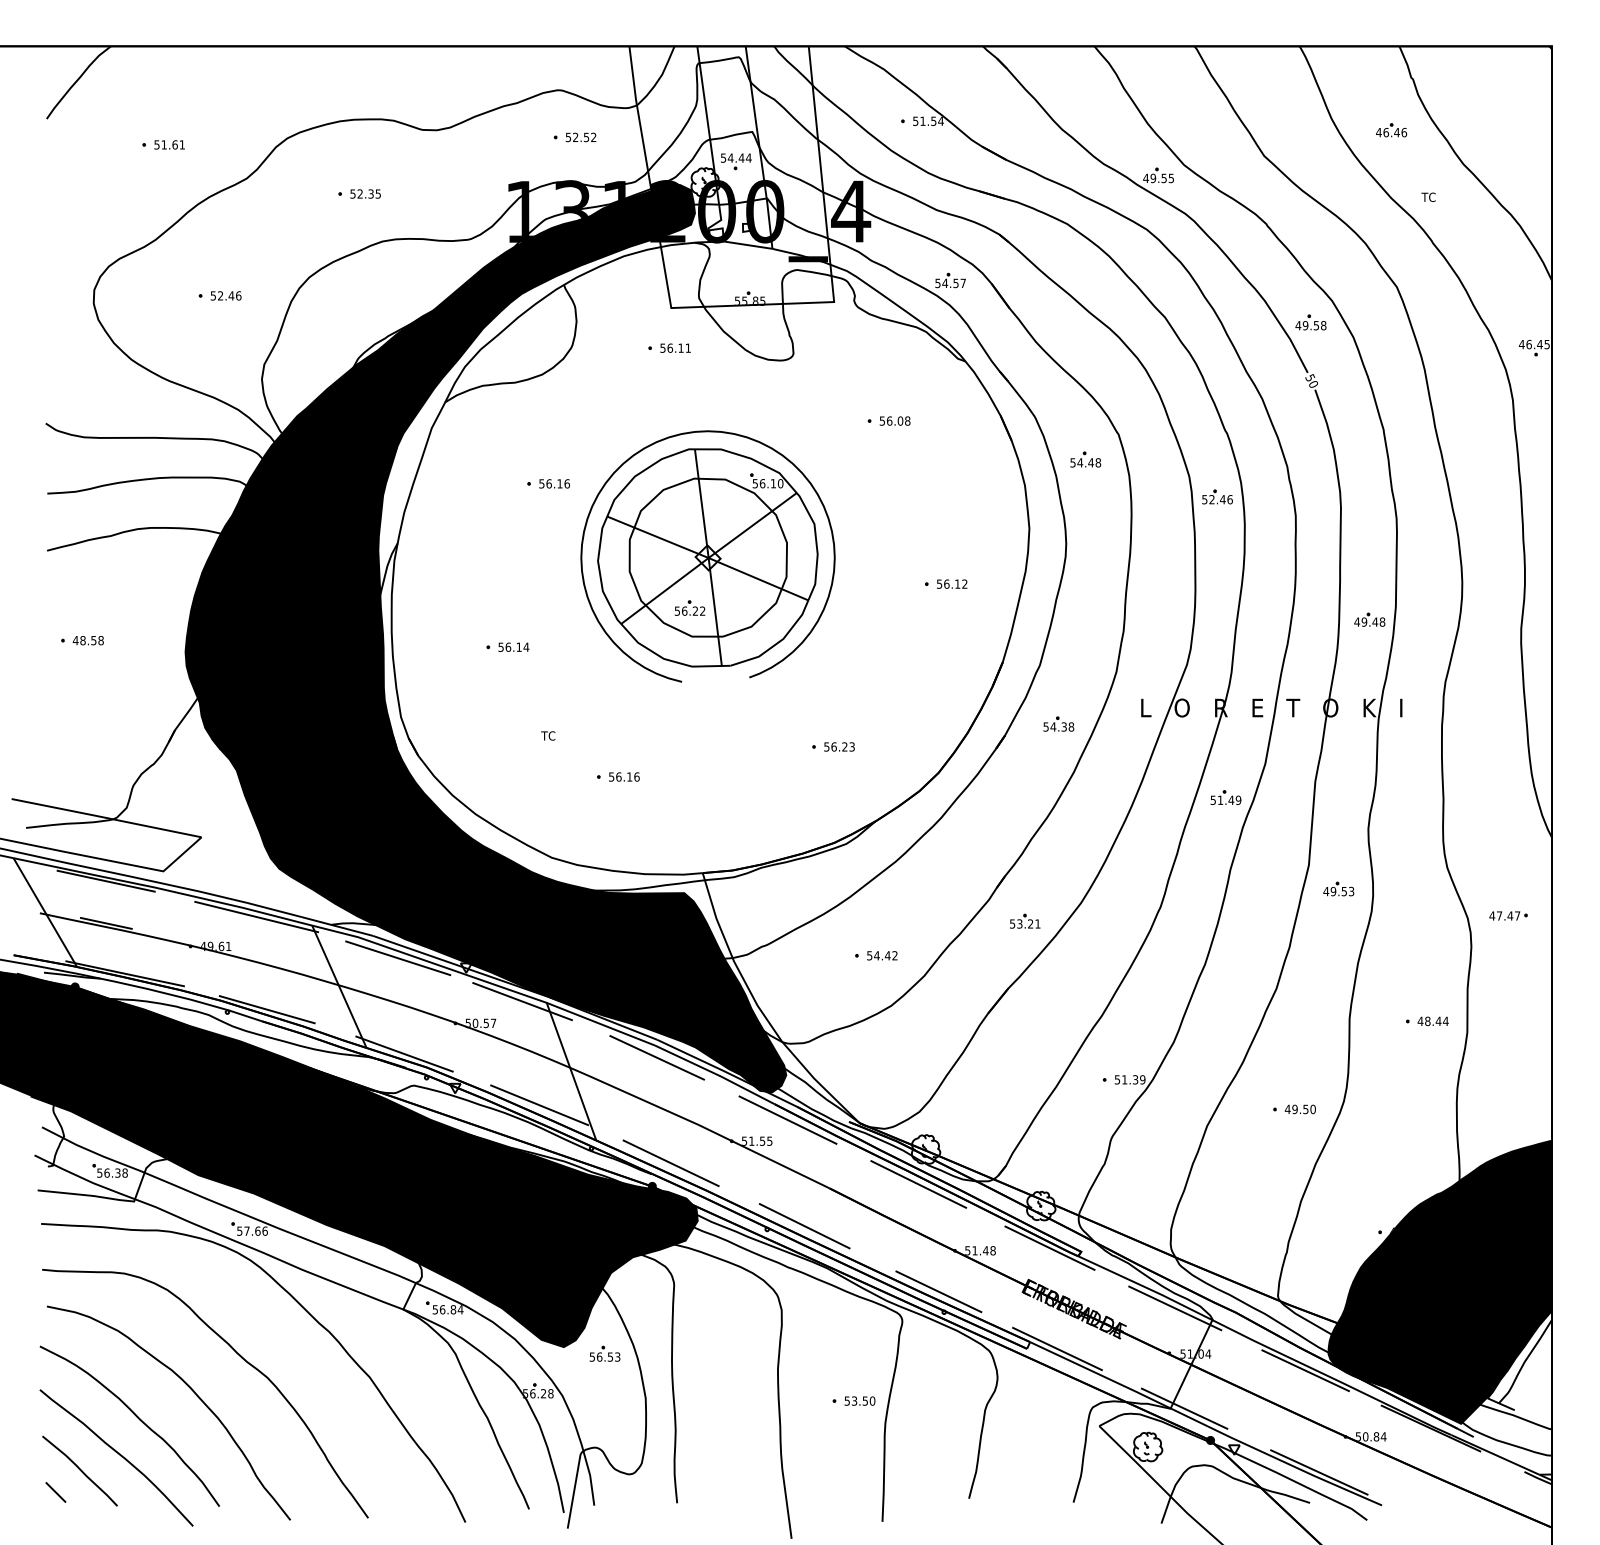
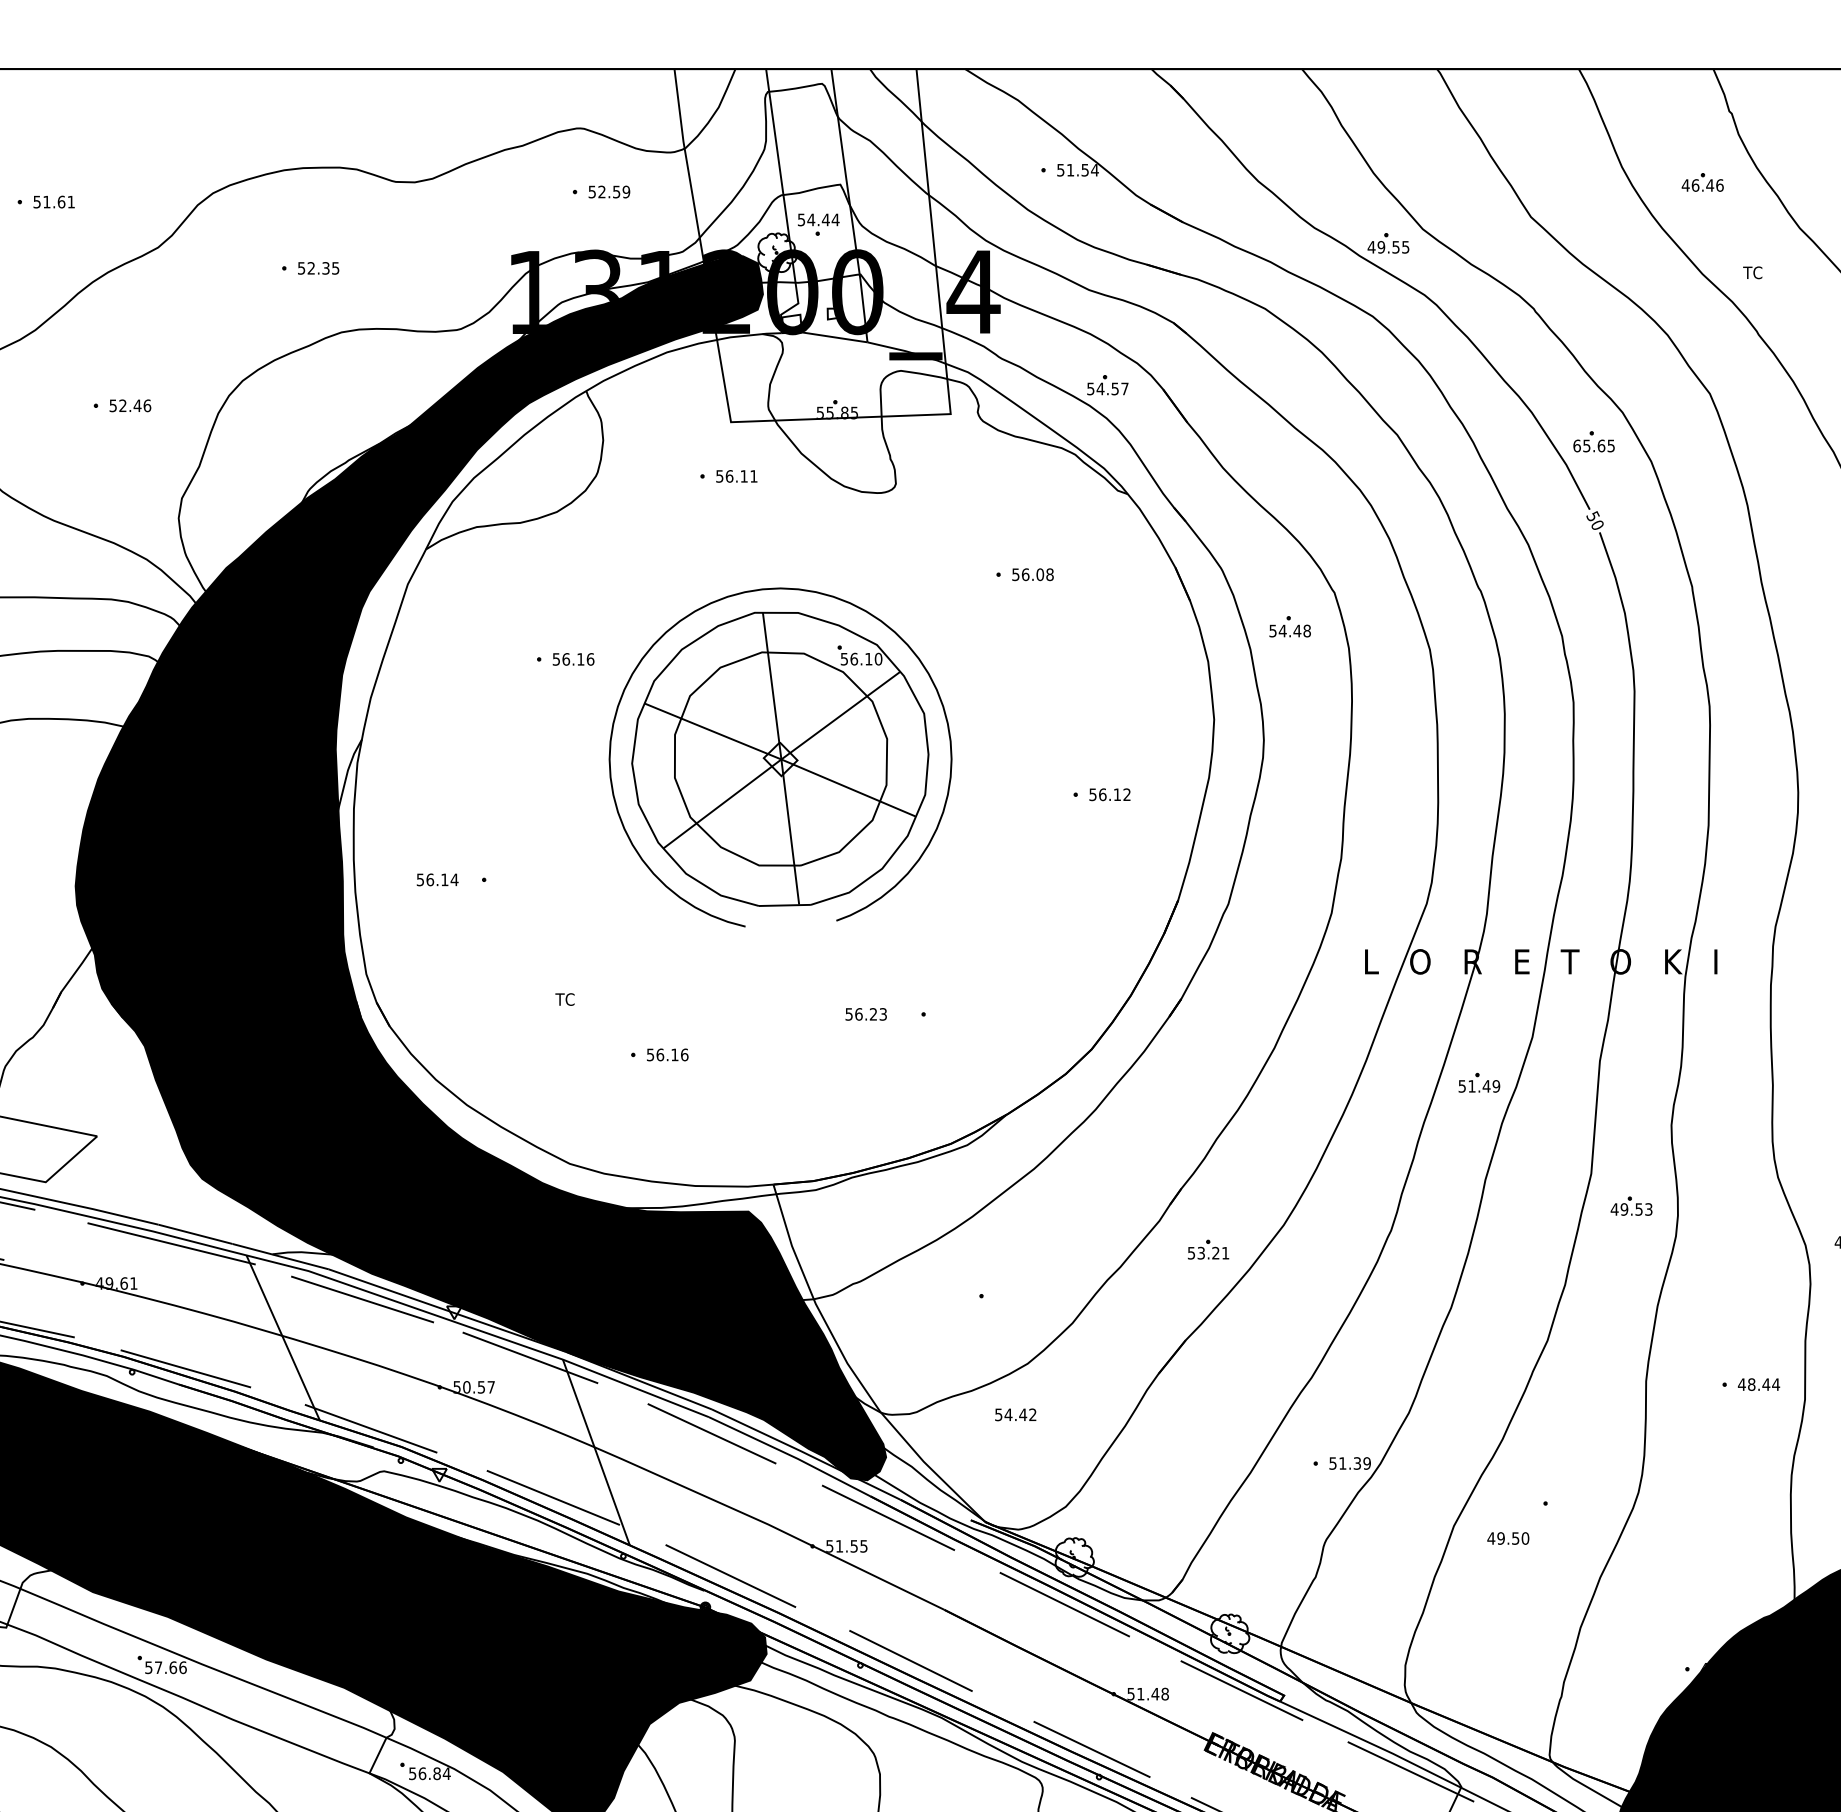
text: (593, 137) -> (626, 192), 52.52 -> 52.59
text: (1310, 325) -> (1593, 445), 49.58 -> 65.65
part: (1217, 496) -> (1467, 676), removed
part: (689, 607) -> (755, 826), removed
part: (1369, 619) -> (1673, 842), removed
text: (513, 646) -> (437, 878), moved
part: (1058, 723) -> (1253, 982), removed
text: (839, 746) -> (866, 1013), moved
text: (882, 955) -> (1015, 1414), moved
text: (1299, 1109) -> (1507, 1538), moved

